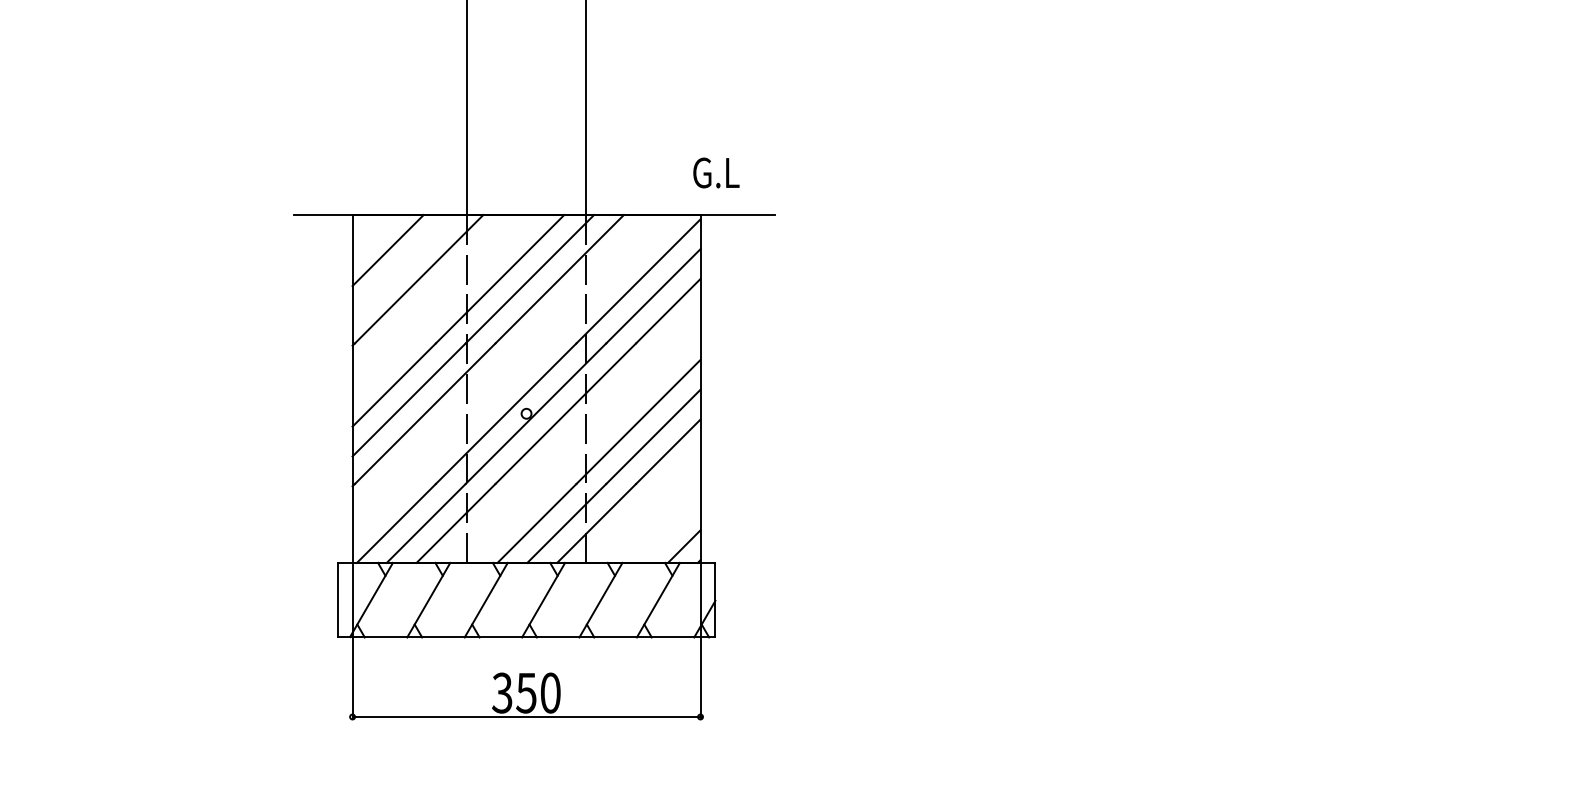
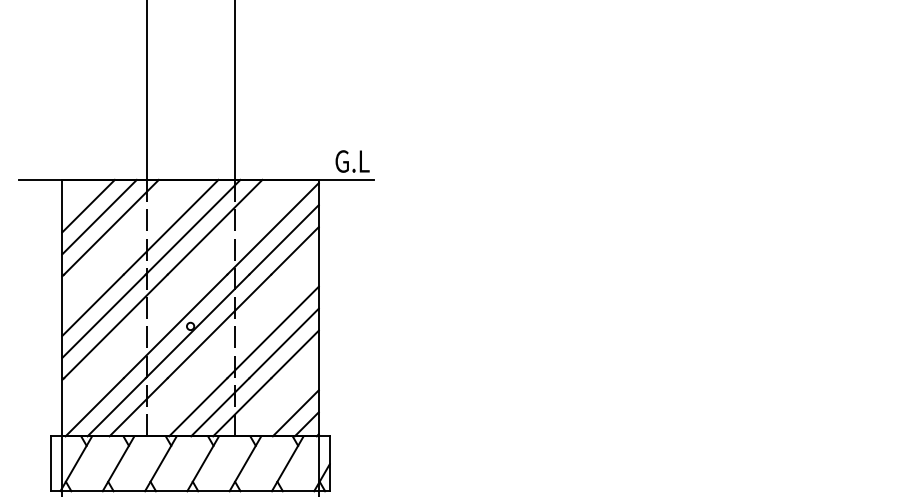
text: (716, 172) -> (352, 161), moved
line: (402, 264) -> (99, 216), added
line: (669, 531) -> (295, 413), added

